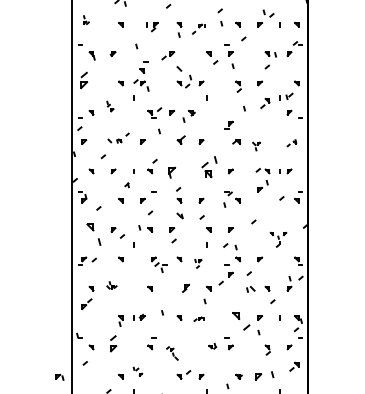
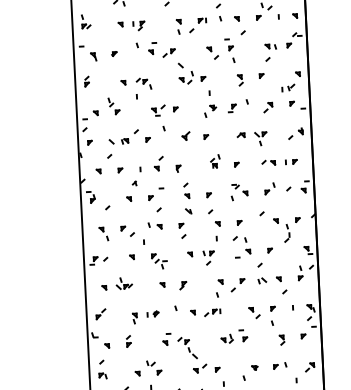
part: (86, 19) -> (86, 21), size x1.67
part: (152, 26) -> (139, 25), moved
part: (198, 28) -> (197, 24), size x1.43
part: (143, 67) -> (152, 48), moved
part: (84, 80) -> (87, 81), size x0.62
part: (265, 103) -> (268, 107), moved
part: (110, 106) -> (114, 106), size x1.67
part: (188, 115) -> (209, 110), moved
part: (228, 124) -> (231, 107), moved
part: (118, 137) -> (123, 136), size x1.43
part: (291, 143) -> (295, 134), size x1.67
part: (256, 146) -> (261, 138), size x1.67
part: (209, 166) -> (215, 160), size x0.62
part: (172, 172) -> (178, 168), size x0.62
part: (262, 186) -> (269, 189), moved
part: (93, 234) -> (103, 233), size x0.62
part: (278, 239) -> (287, 229), size x1.67
part: (198, 263) -> (209, 257), size x1.67
part: (159, 264) -> (159, 261), moved
part: (225, 278) -> (237, 285), moved
part: (111, 285) -> (123, 283), size x1.67
part: (186, 287) -> (183, 284), moved
part: (86, 303) -> (100, 313), moved
part: (198, 319) -> (211, 313), size x1.67
part: (241, 321) -> (254, 313), size x0.62
part: (113, 343) -> (128, 341), size x0.71
part: (212, 346) -> (227, 339), size x1.67
part: (172, 353) -> (187, 348), size x1.67
part: (294, 366) -> (309, 367), moved
part: (137, 371) -> (153, 367), size x1.67
part: (264, 375) -> (280, 365), size x0.71
part: (59, 376) -> (102, 375), moved

